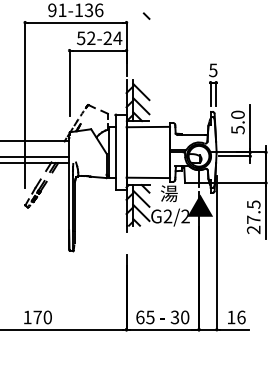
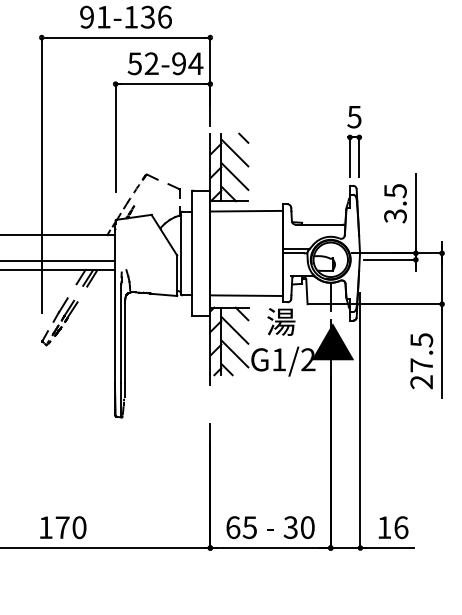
line: (146, 15) -> (243, 137), moved
text: (107, 38) -> (178, 64), 52-24 -> 52-94
text: (237, 121) -> (394, 201), 5.0 -> 3.5
text: (167, 216) -> (278, 359), G2/2 -> G1/2

